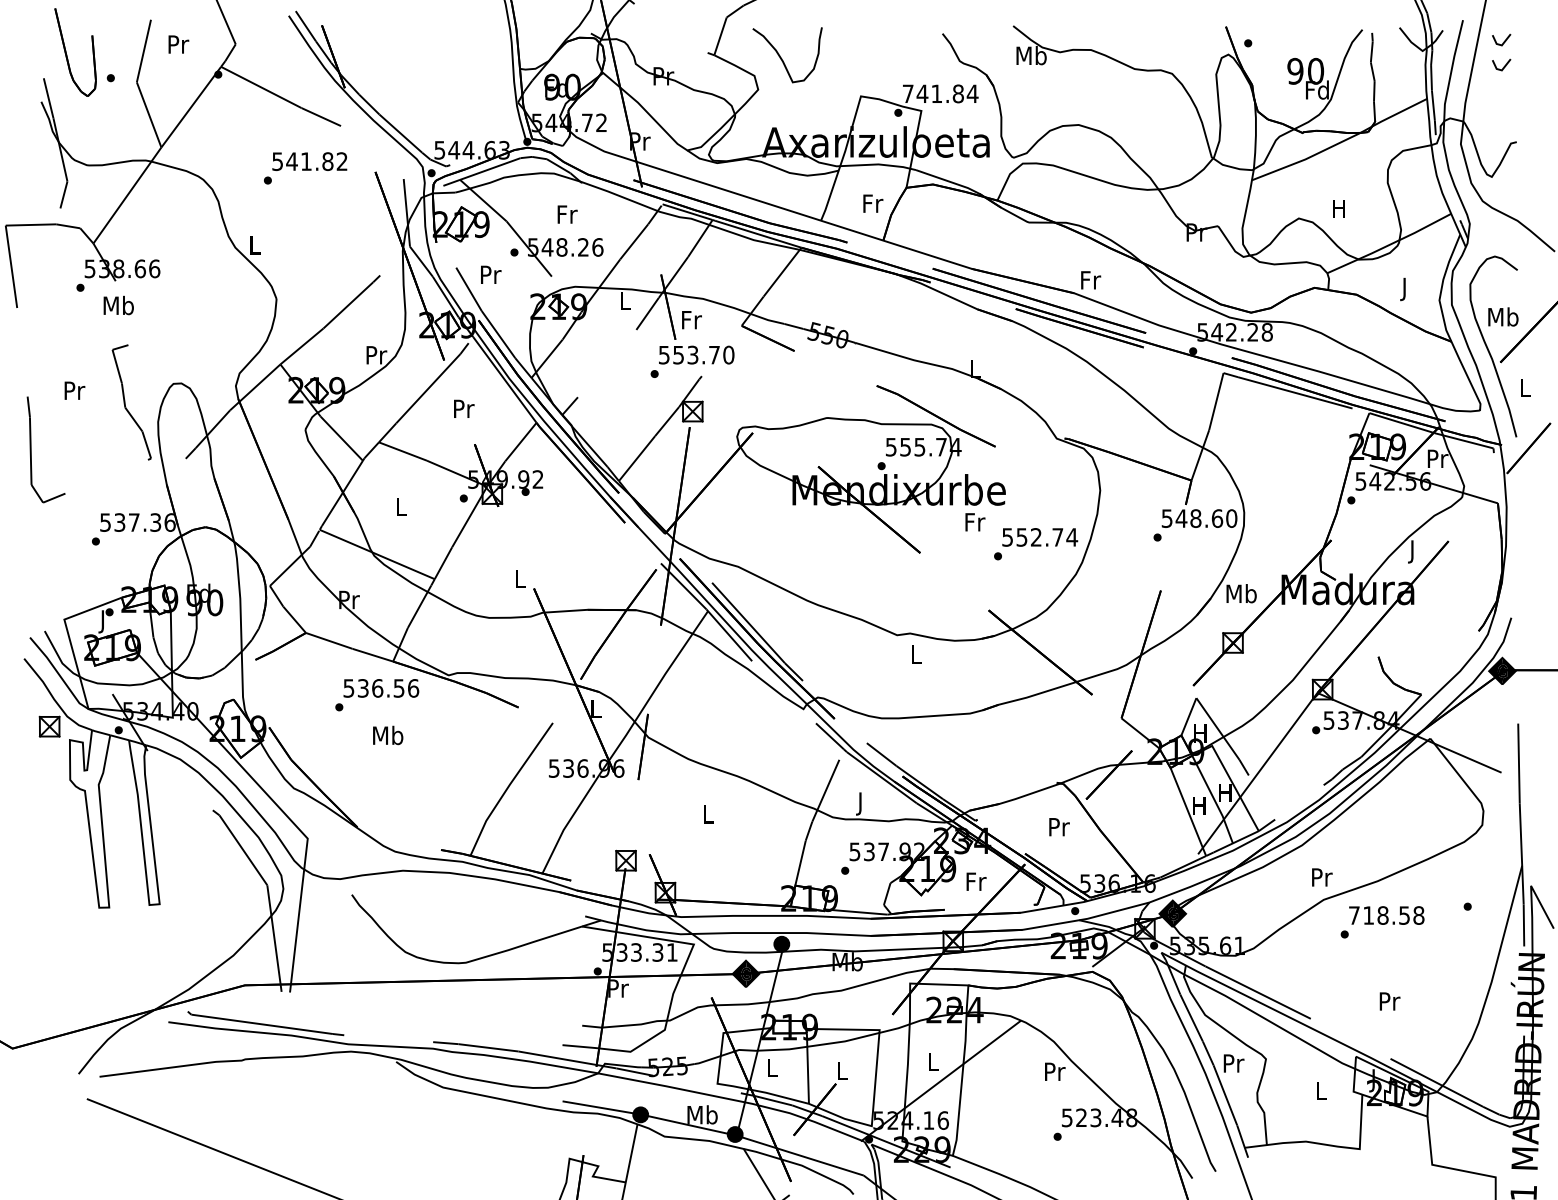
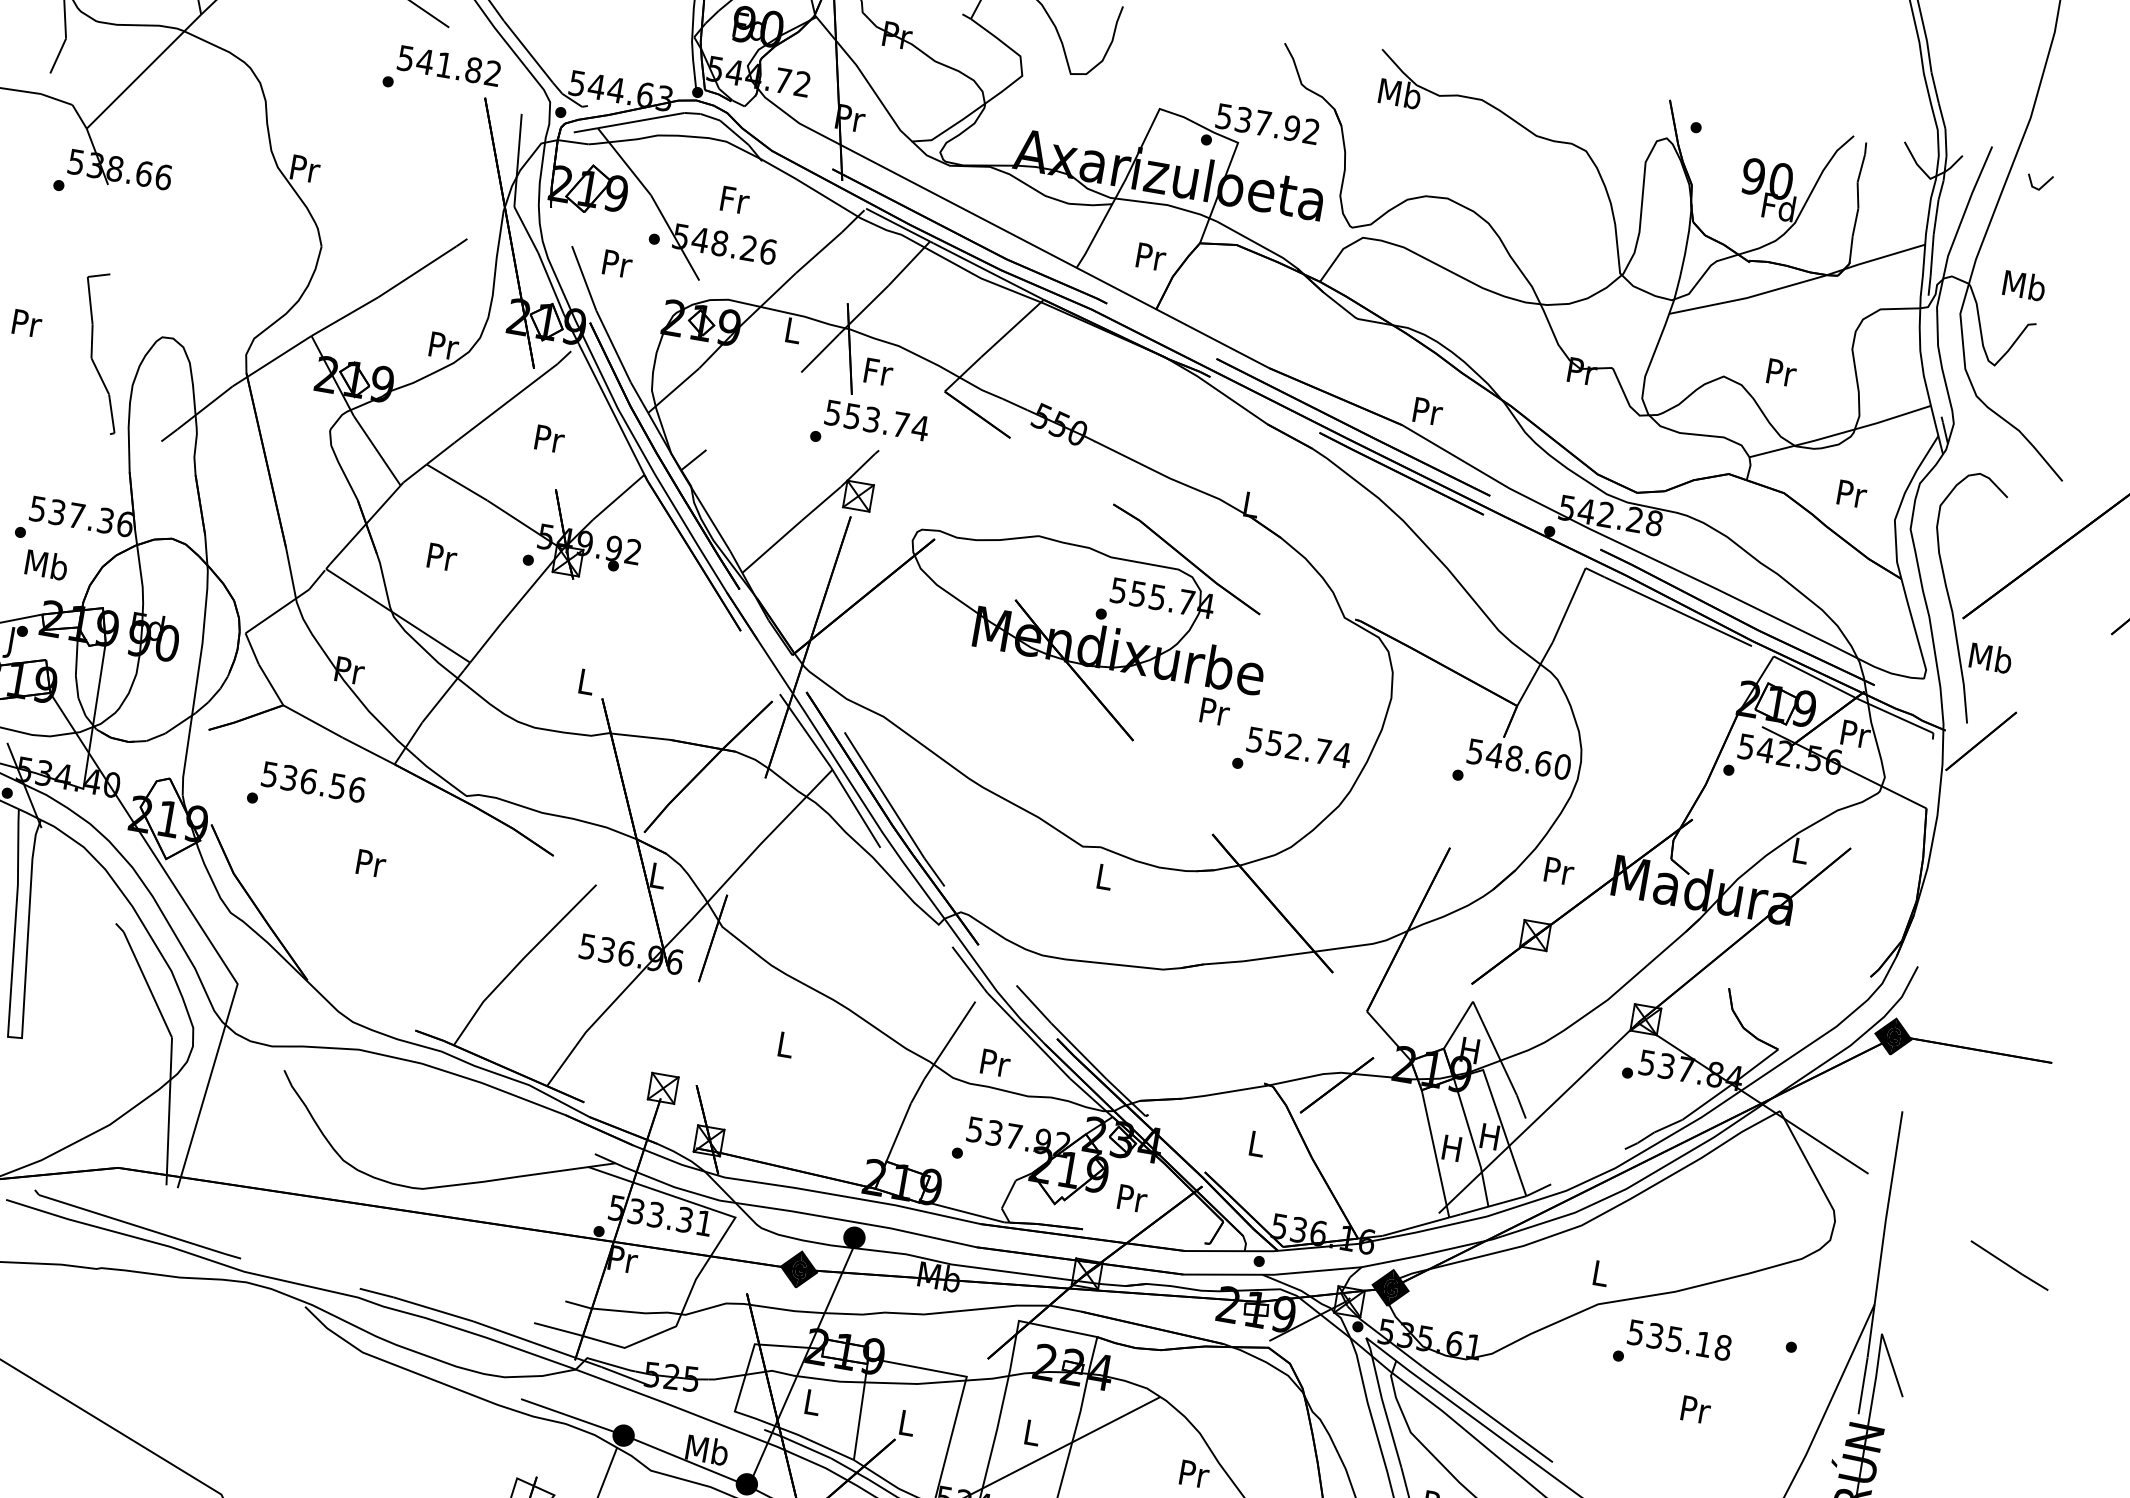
line: (1503, 66) -> (2036, 218), removed
text: (940, 93) -> (1268, 123), 741.84 -> 537.92
text: (305, 168) -> (441, 74), moved
text: (873, 203) -> (1151, 256), Fr -> Pr
text: (1339, 208) -> (1781, 372), H -> Pr
text: (255, 245) -> (305, 169), L -> Pr
text: (1090, 280) -> (1427, 411), Fr -> Pr
text: (1405, 289) -> (1851, 497), J -> Pr
text: (118, 305) -> (46, 564), moved
text: (1503, 316) -> (2024, 284), moved
text: (728, 354) -> (920, 427), 553.70 -> 553.74
text: (1525, 387) -> (1990, 658), L -> Mb
text: (401, 507) -> (441, 557), L -> Pr
text: (975, 522) -> (1215, 712), Fr -> Pr
text: (1413, 551) -> (1801, 853), J -> L
text: (1241, 593) -> (1558, 870), Mb -> Pr
text: (377, 695) -> (306, 790), moved
text: (388, 735) -> (371, 863), Mb -> Pr
text: (861, 803) -> (995, 1065), J -> Pr
text: (1059, 827) -> (1257, 1144), Pr -> L
text: (1322, 877) -> (1601, 1273), Pr -> L
text: (976, 881) -> (1132, 1198), Fr -> Pr
text: (1379, 915) -> (1669, 1338), 718.58 -> 535.18
text: (1389, 1001) -> (1695, 1409), moved

